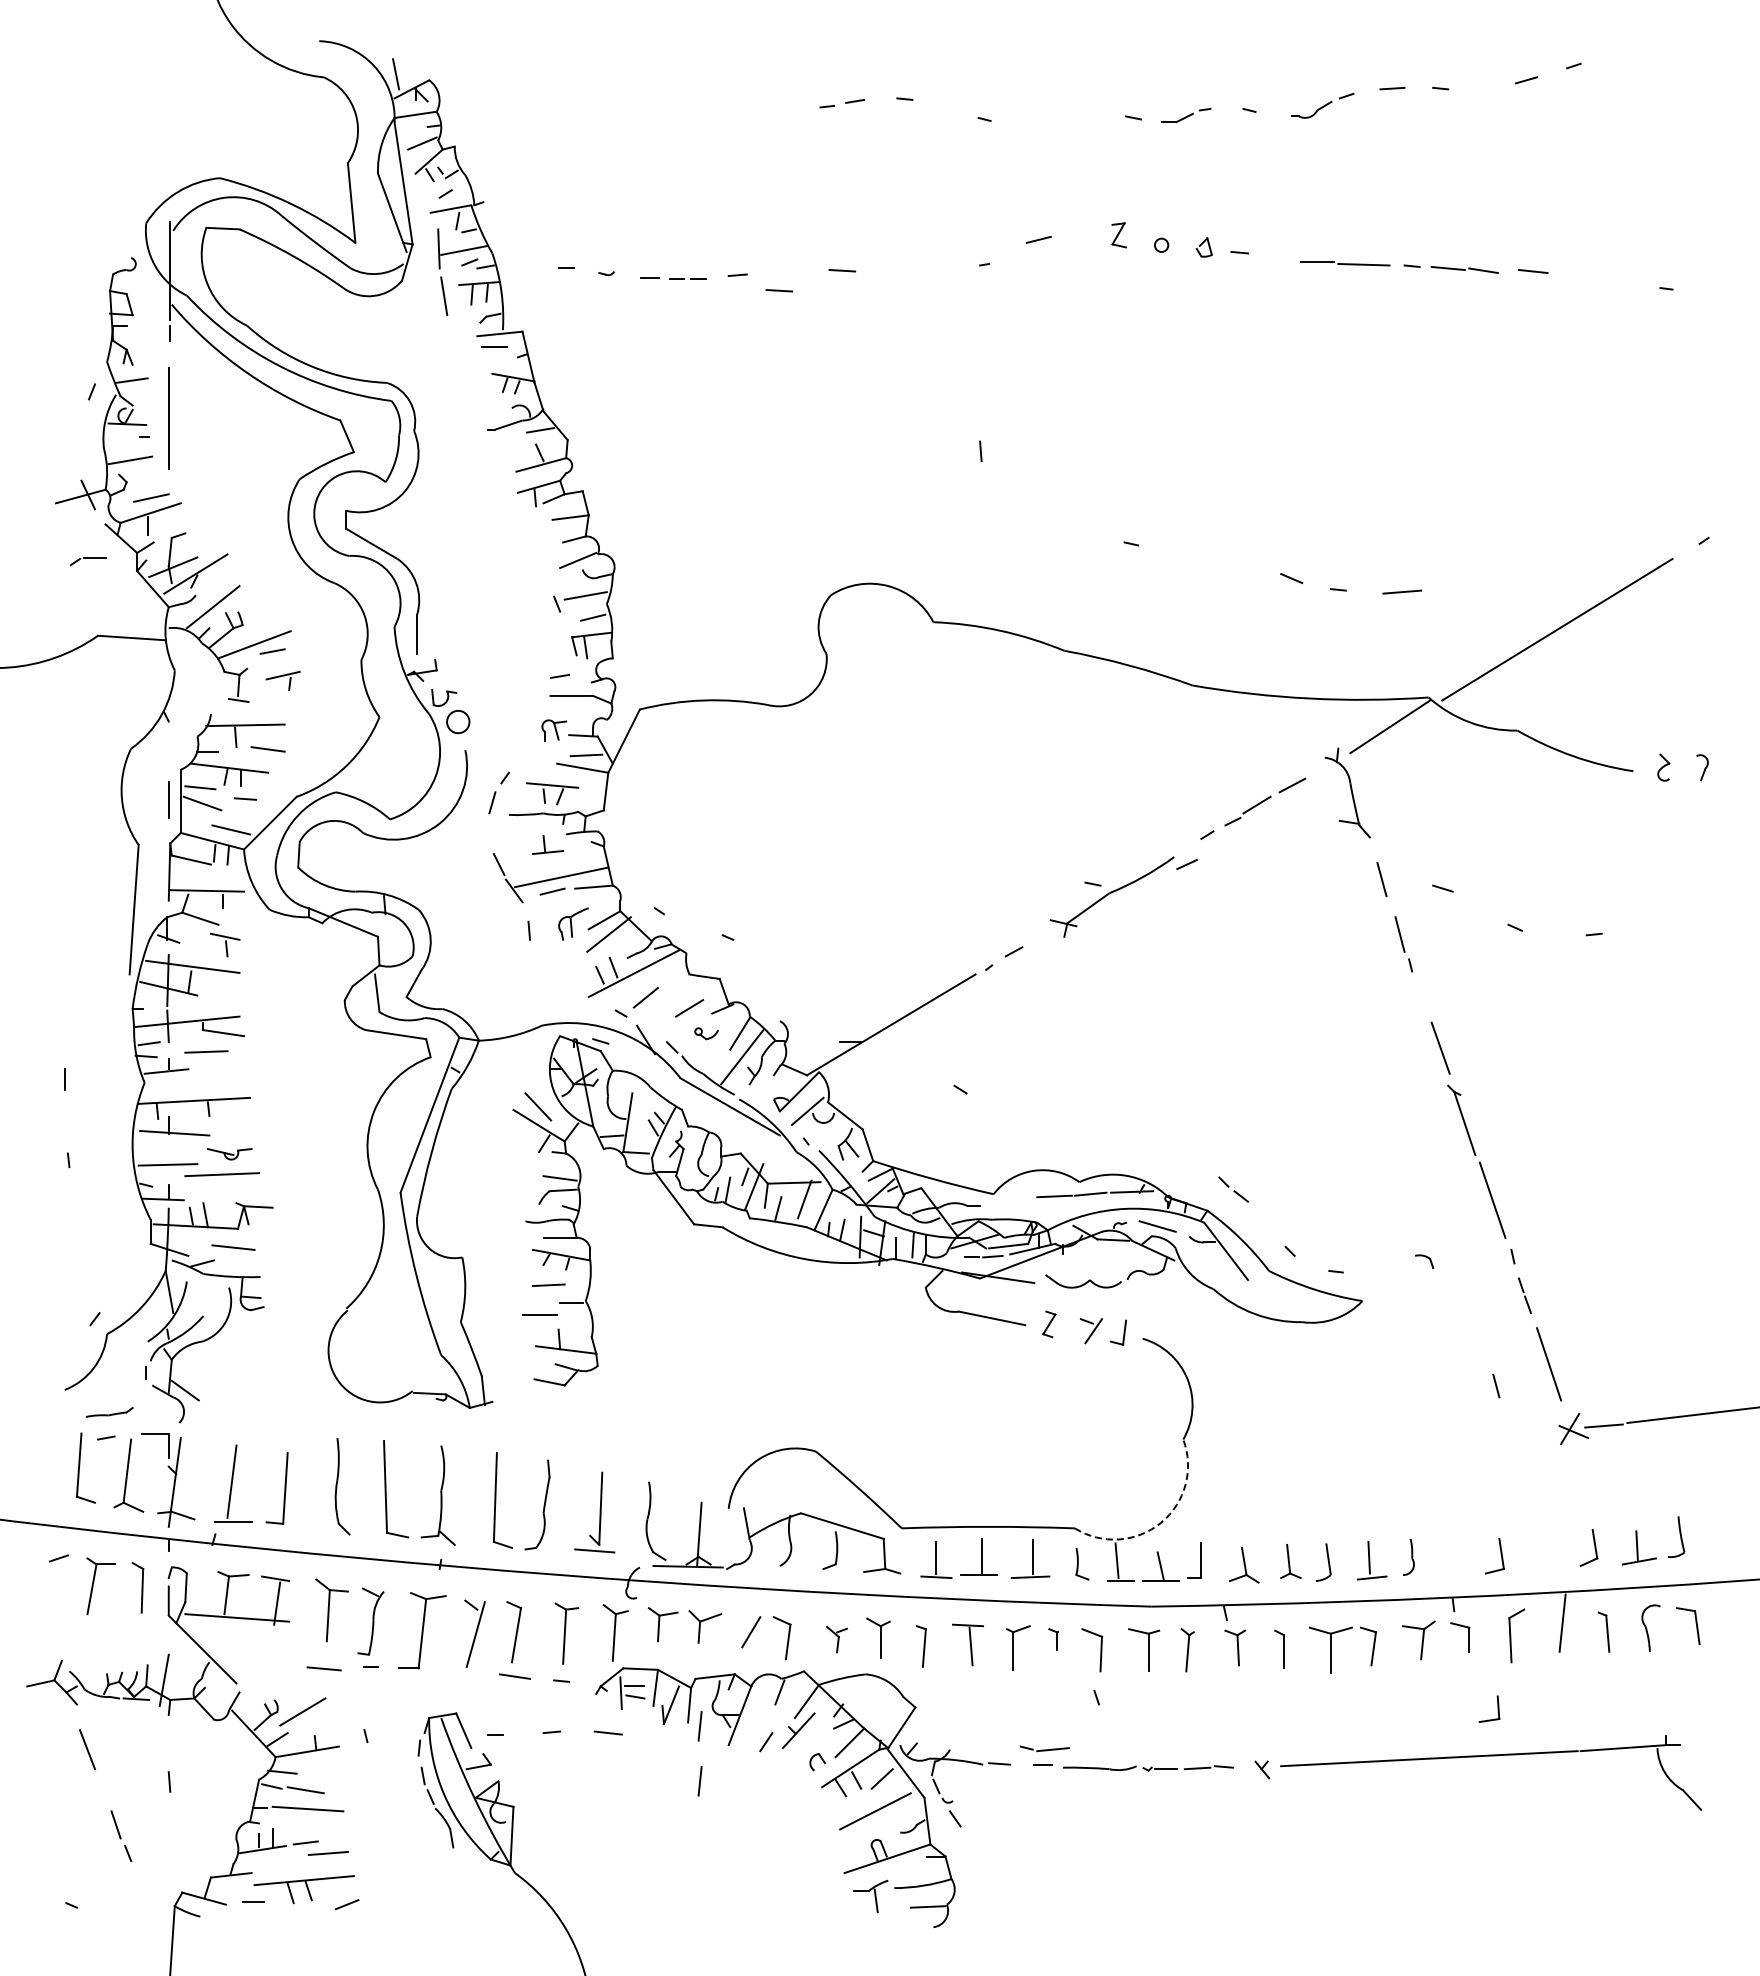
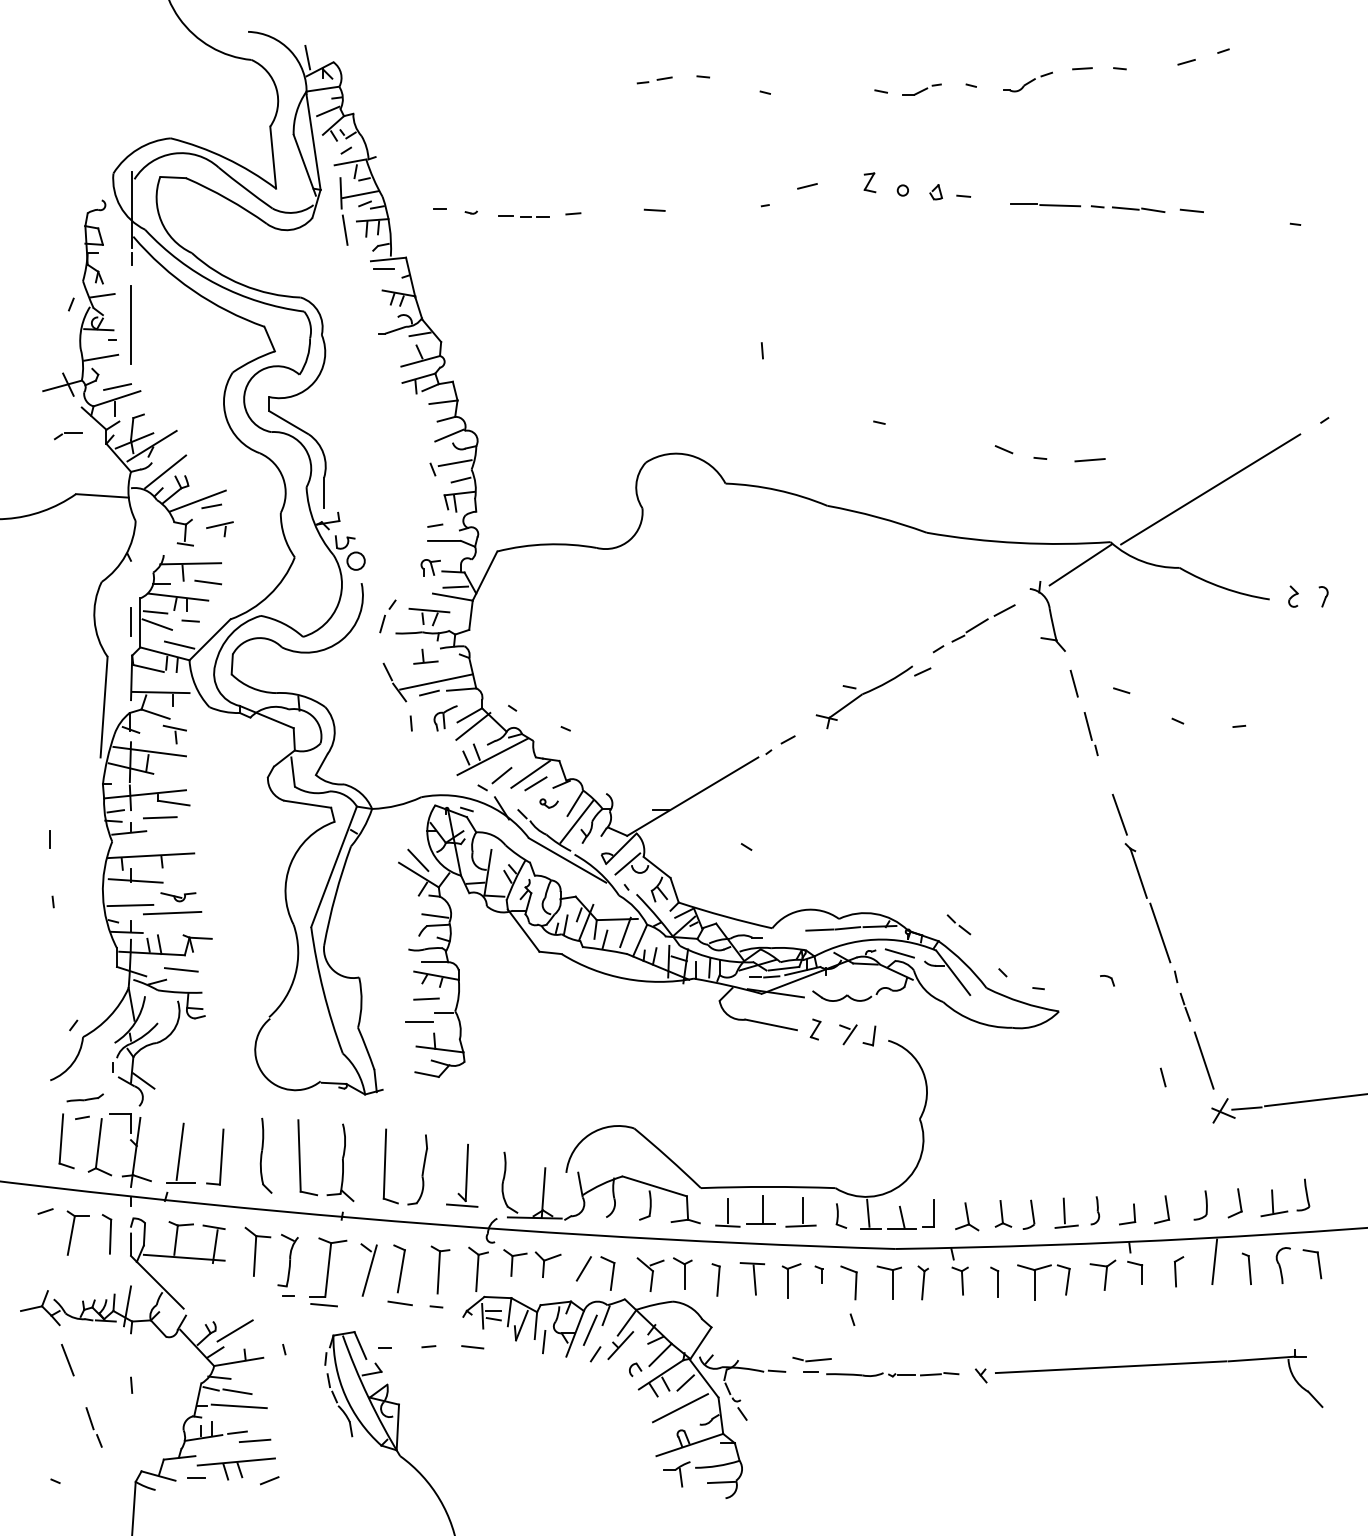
line: (779, 290) -> (605, 225), removed
line: (682, 995) -> (530, 773), added
arc: (1161, 1522) -> (902, 1183), dashed -> solid
part: (1551, 1550) -> (1206, 1205), added
part: (1516, 1635) -> (1178, 1271), size x0.71
part: (836, 1639) -> (650, 1274), size x1.67
line: (323, 1668) -> (323, 1304), moved
part: (1497, 1708) -> (1133, 1213), moved
line: (759, 1711) -> (590, 1330), added
line: (699, 1781) -> (543, 1384), removed

